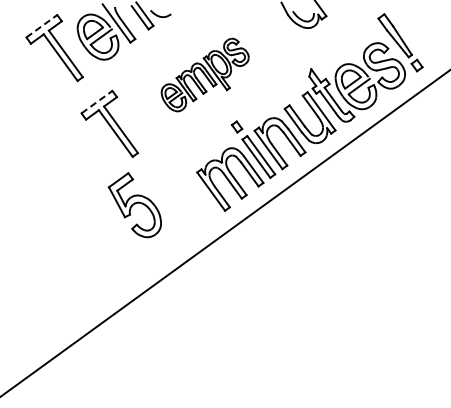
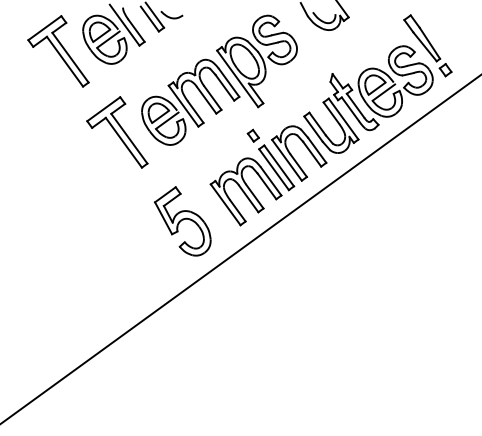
line: (42, 25) -> (45, 27), dashed -> solid
part: (204, 74) -> (218, 79), size x1.67
line: (97, 101) -> (104, 108), dashed -> solid
part: (134, 205) -> (182, 221), moved

